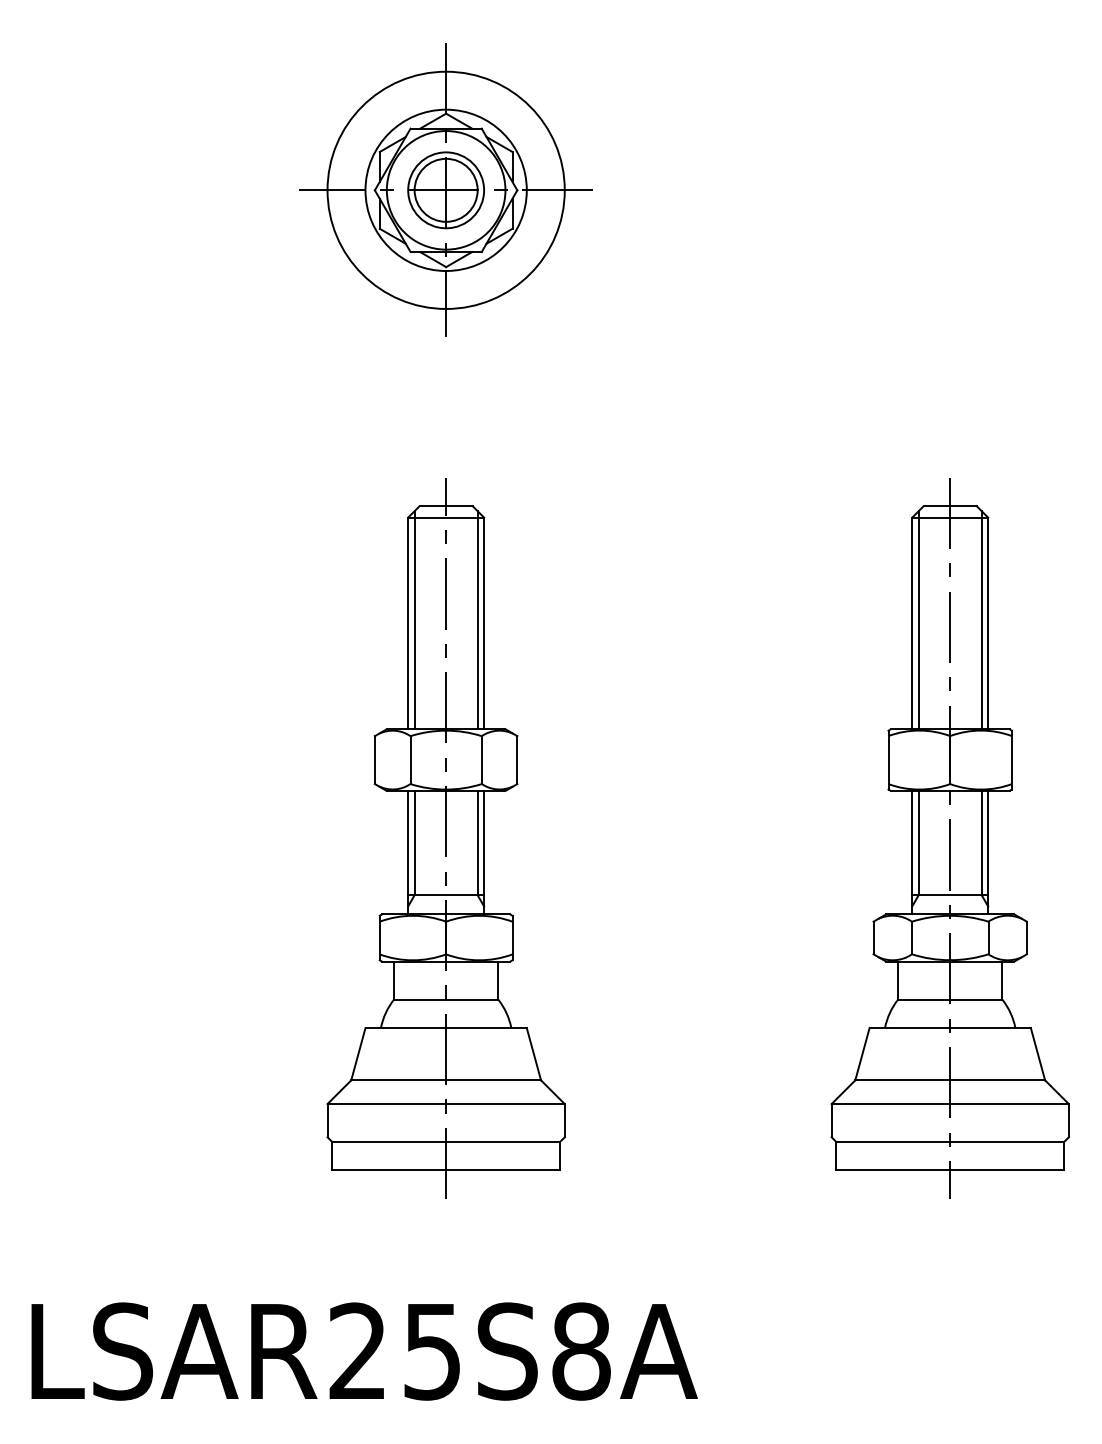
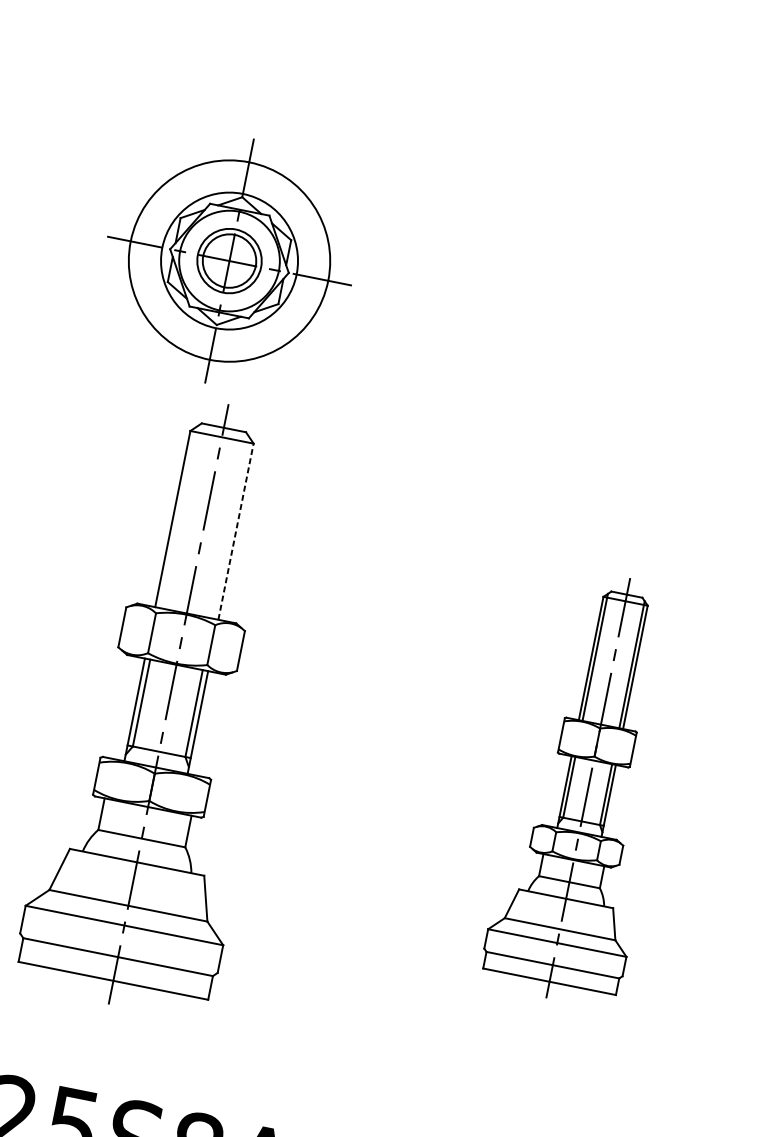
part: (445, 189) -> (229, 260), moved
line: (414, 620) -> (178, 517), removed
line: (477, 620) -> (231, 528), removed
line: (484, 623) -> (236, 531), solid -> dashed
part: (949, 838) -> (587, 788), size x0.7

